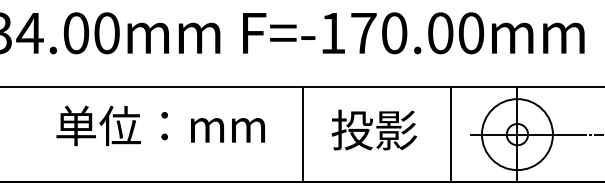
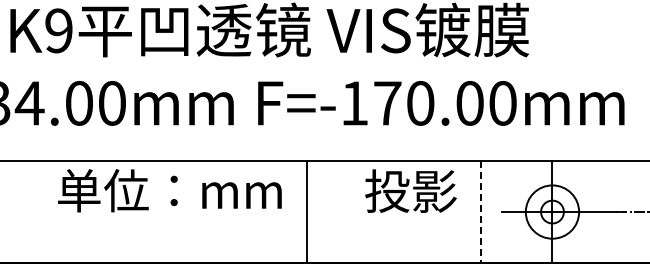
text: (160, 125) -> (169, 190), moved
text: (373, 129) -> (410, 190), moved
line: (303, 134) -> (307, 211), moved
line: (451, 135) -> (481, 212), solid -> dashed
circle: (517, 135) -> (552, 212), size x0.7

